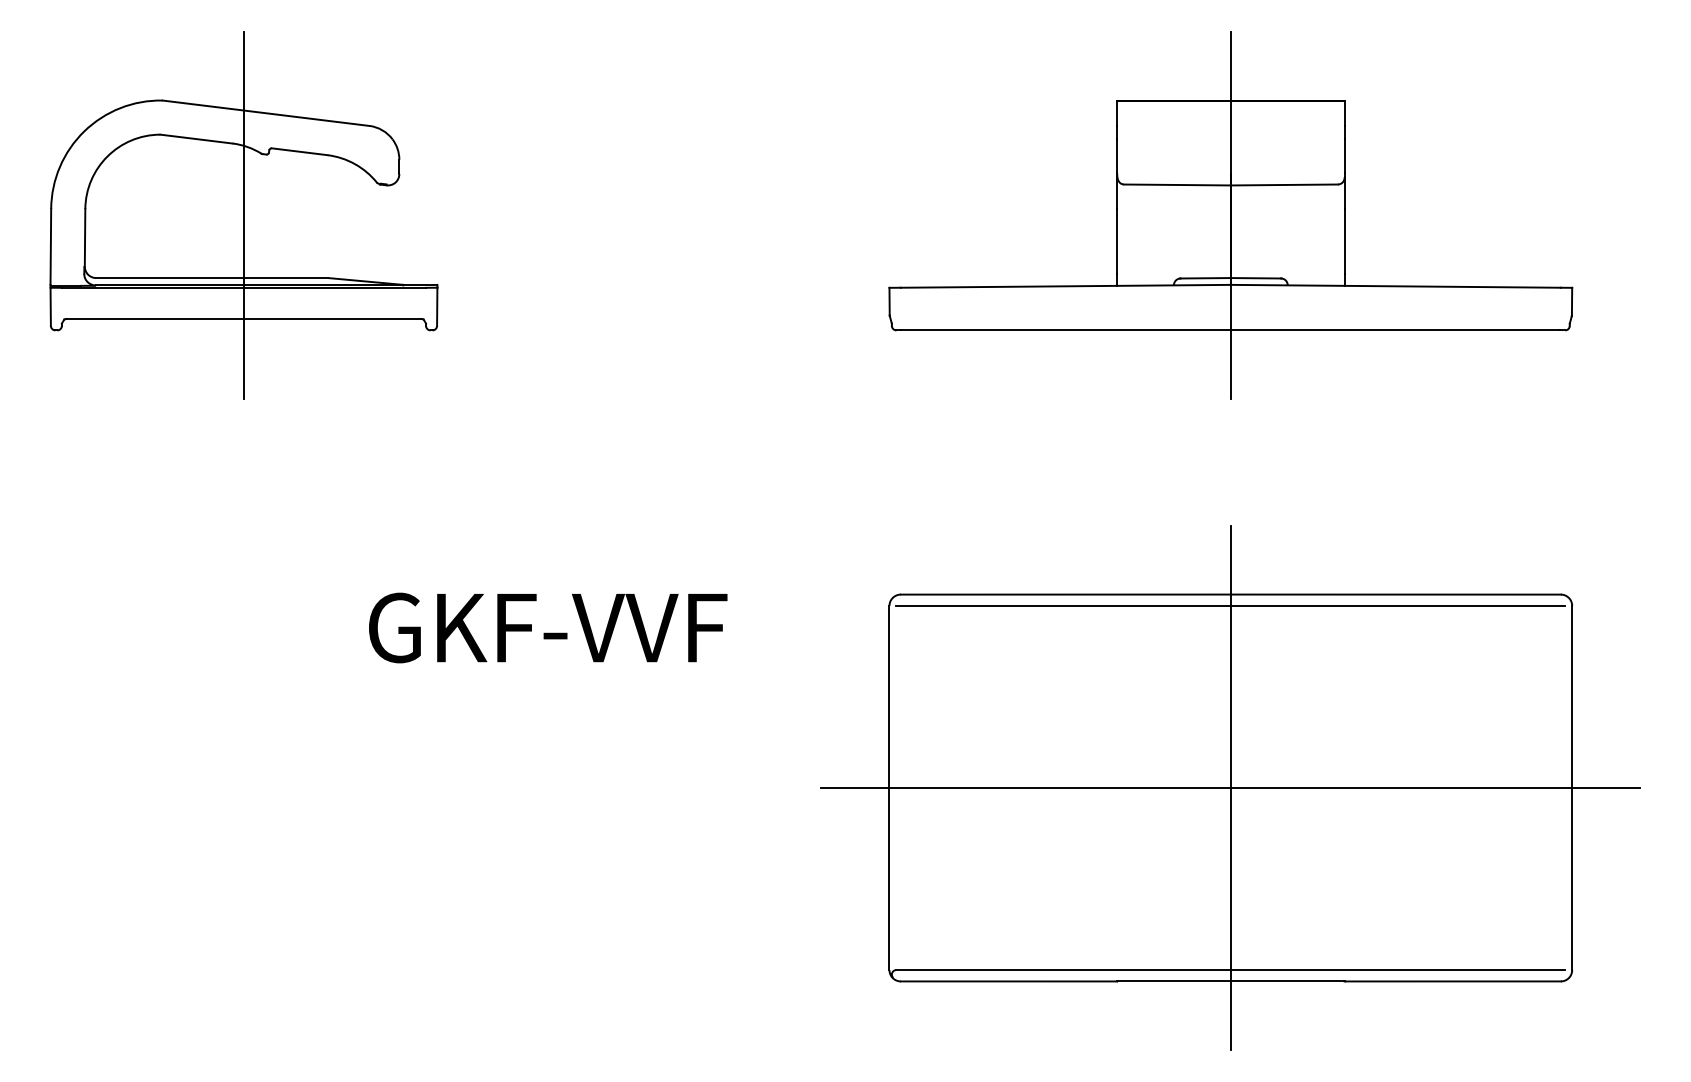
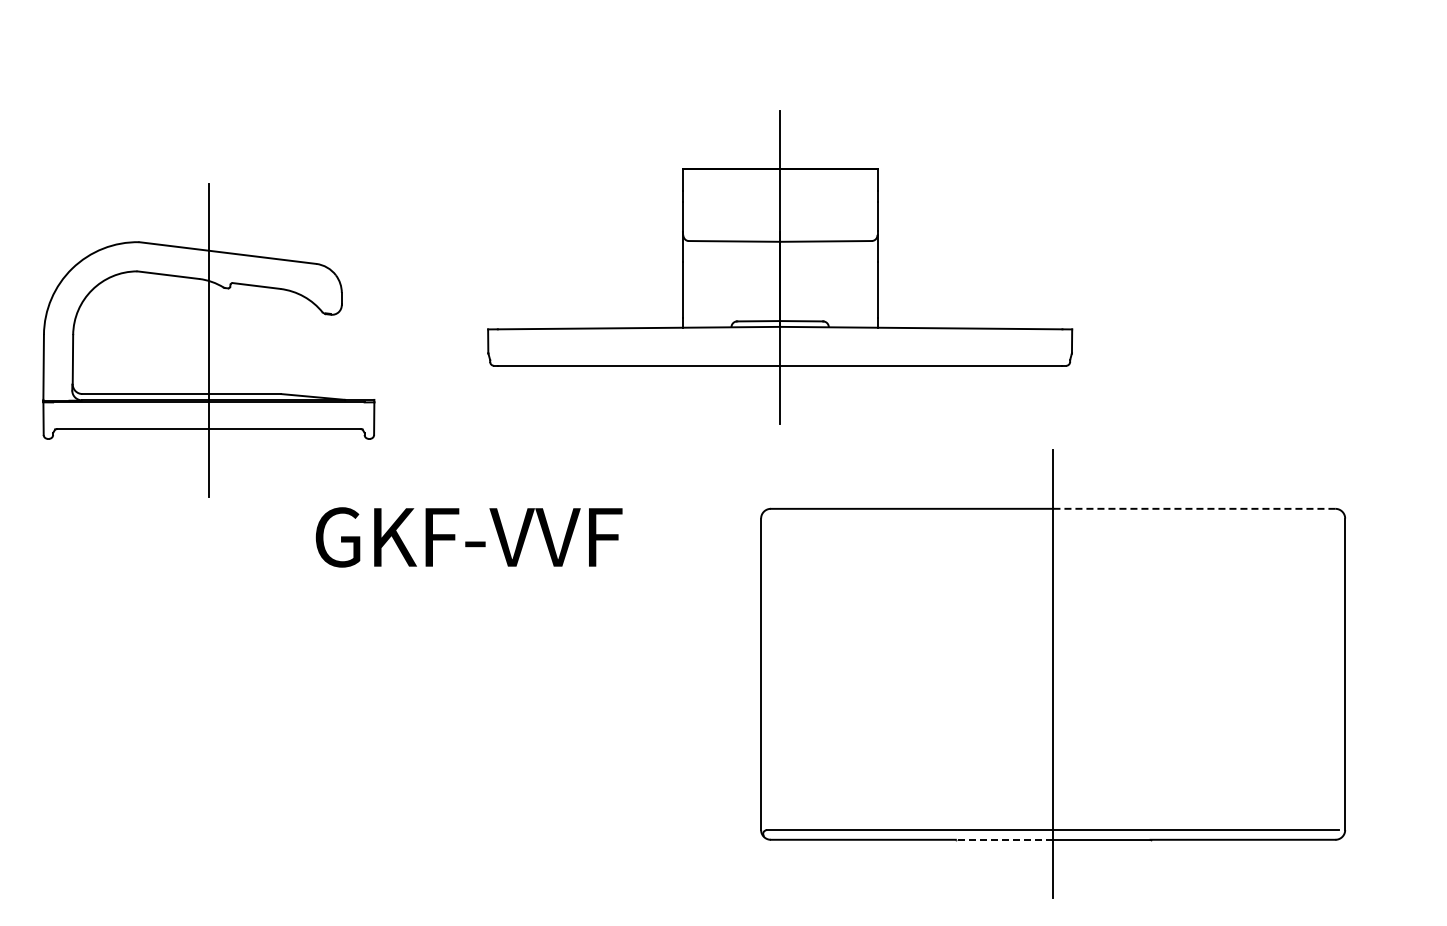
part: (243, 215) -> (208, 340), moved
part: (1231, 215) -> (780, 267), moved
line: (1394, 594) -> (1193, 508), solid -> dashed
line: (1231, 605) -> (1053, 518), removed
line: (1230, 788) -> (1052, 674), removed
line: (1173, 981) -> (1004, 839), solid -> dashed

